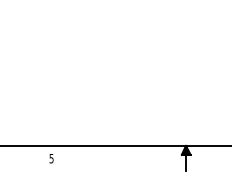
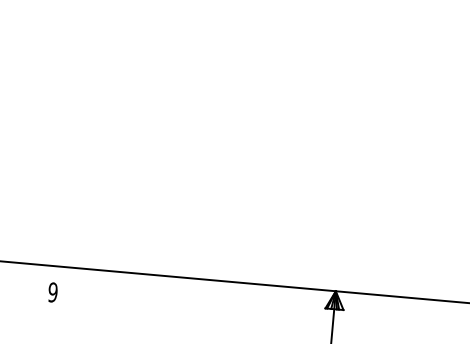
text: (51, 158) -> (52, 292), 5 -> 9

